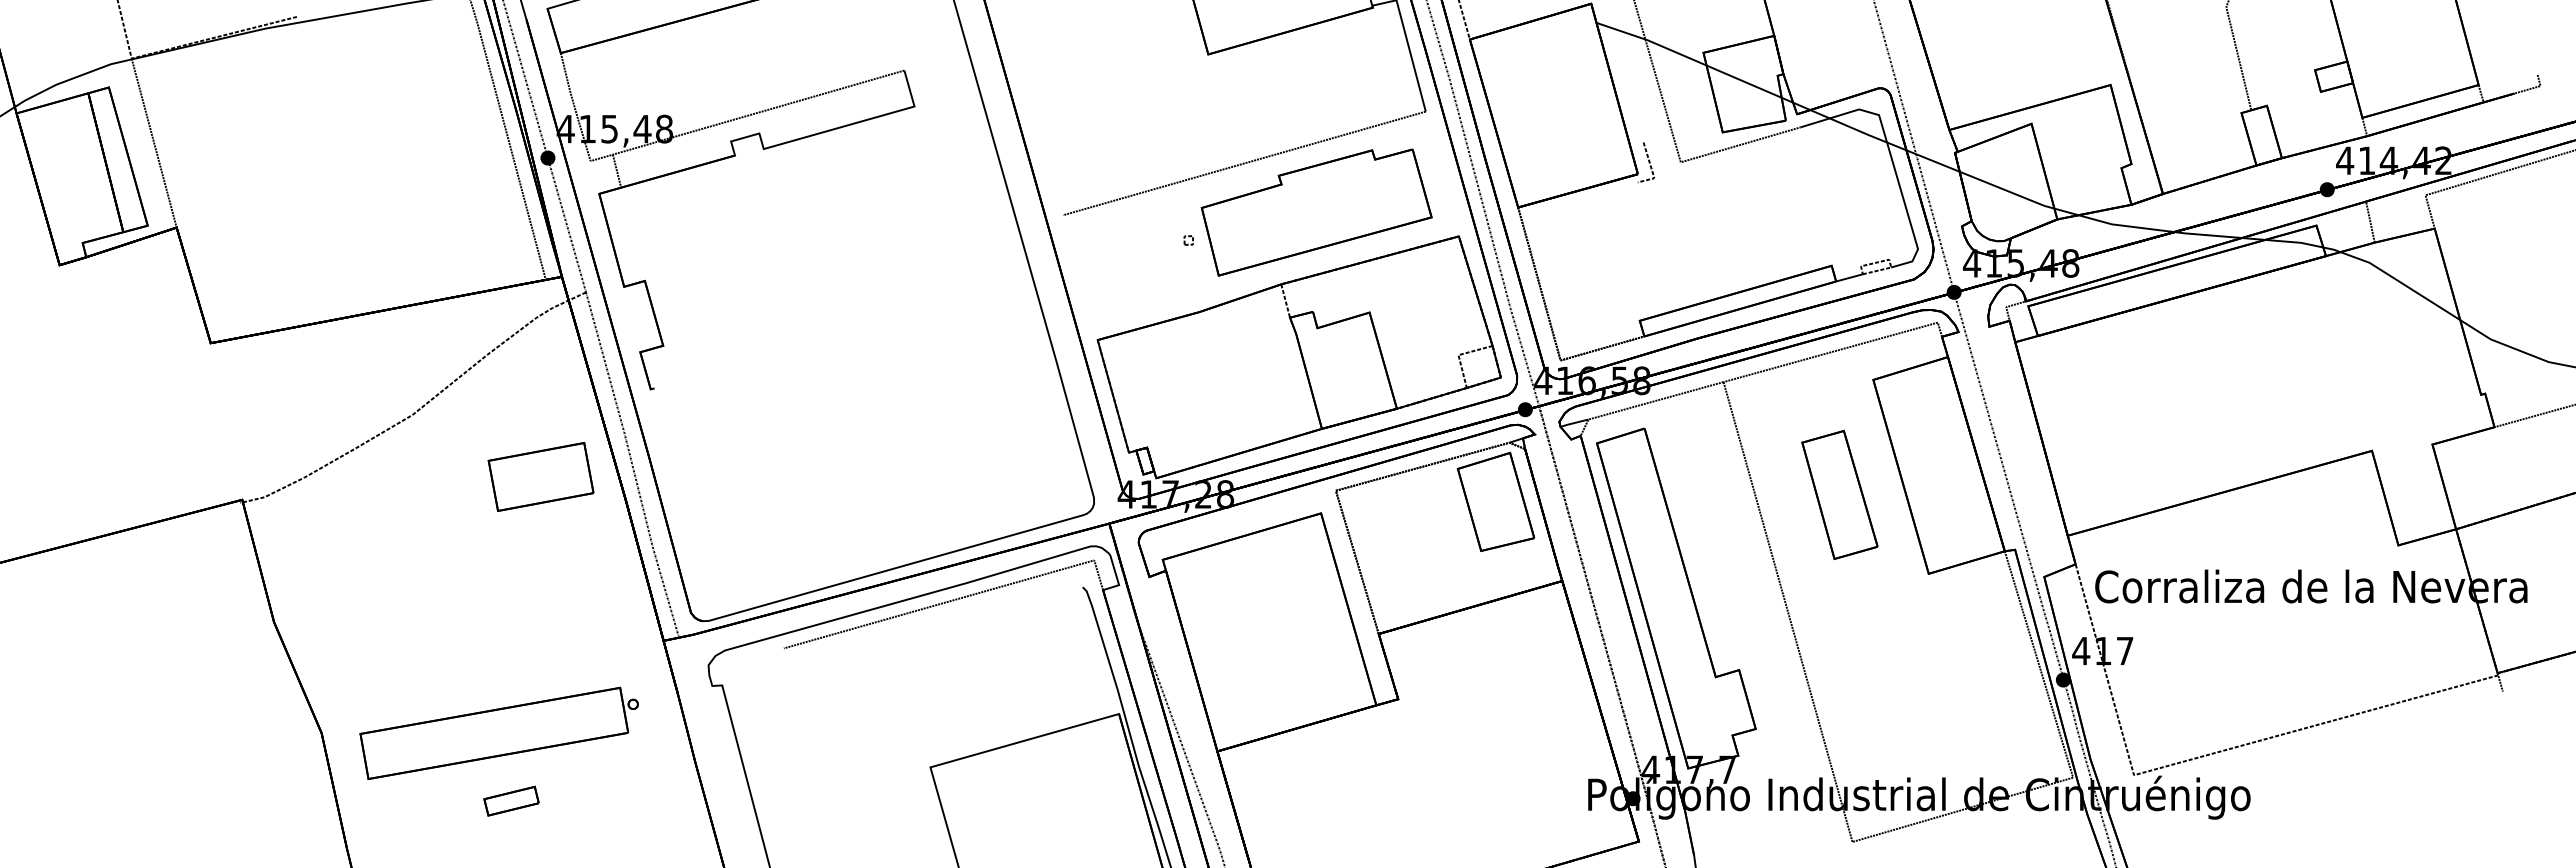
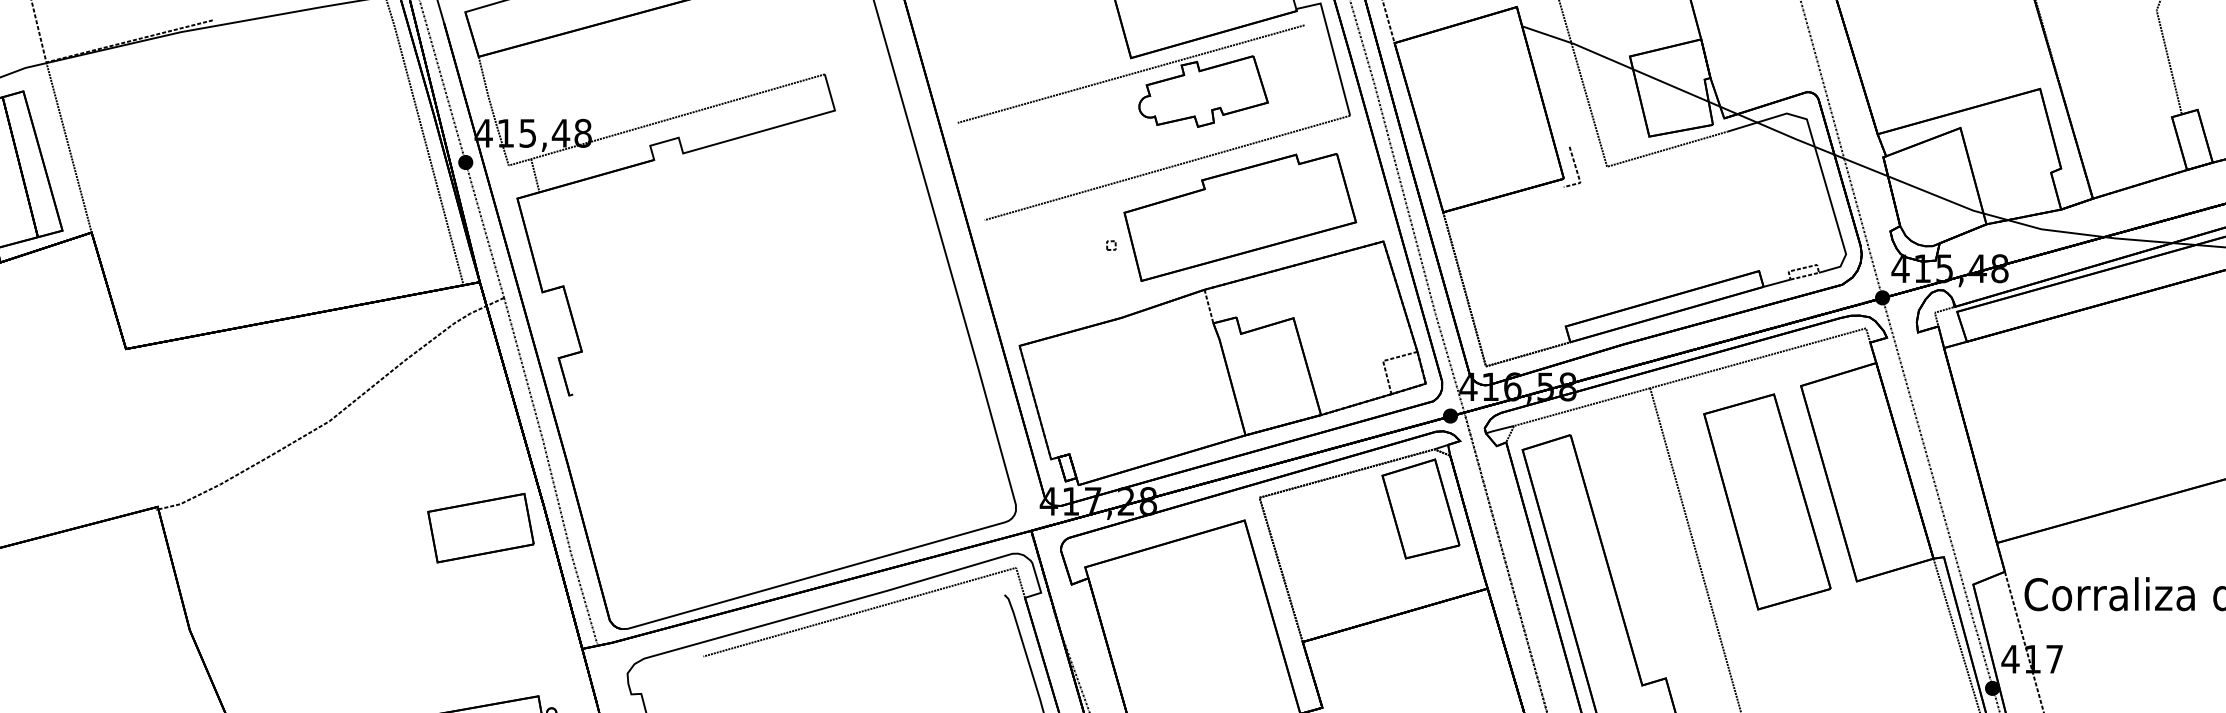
part: (1208, 72) -> (1131, 76), added
part: (540, 476) -> (480, 527), moved
part: (1839, 494) -> (1766, 501), size x1.67

